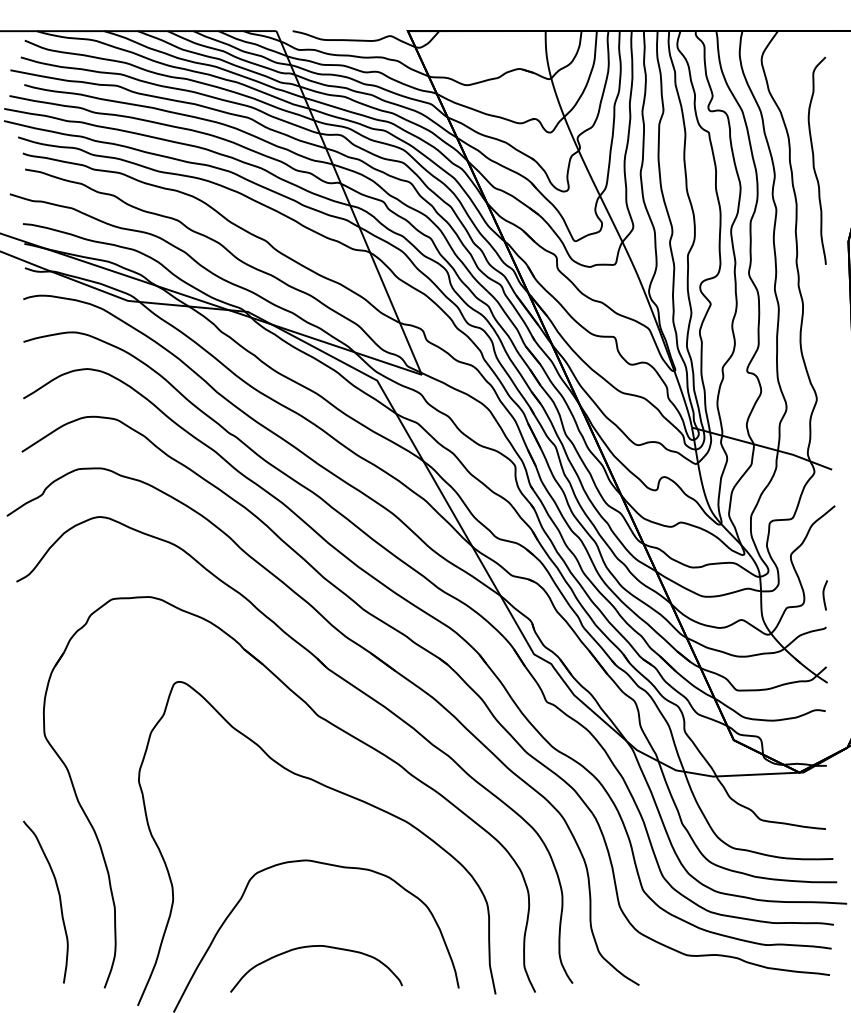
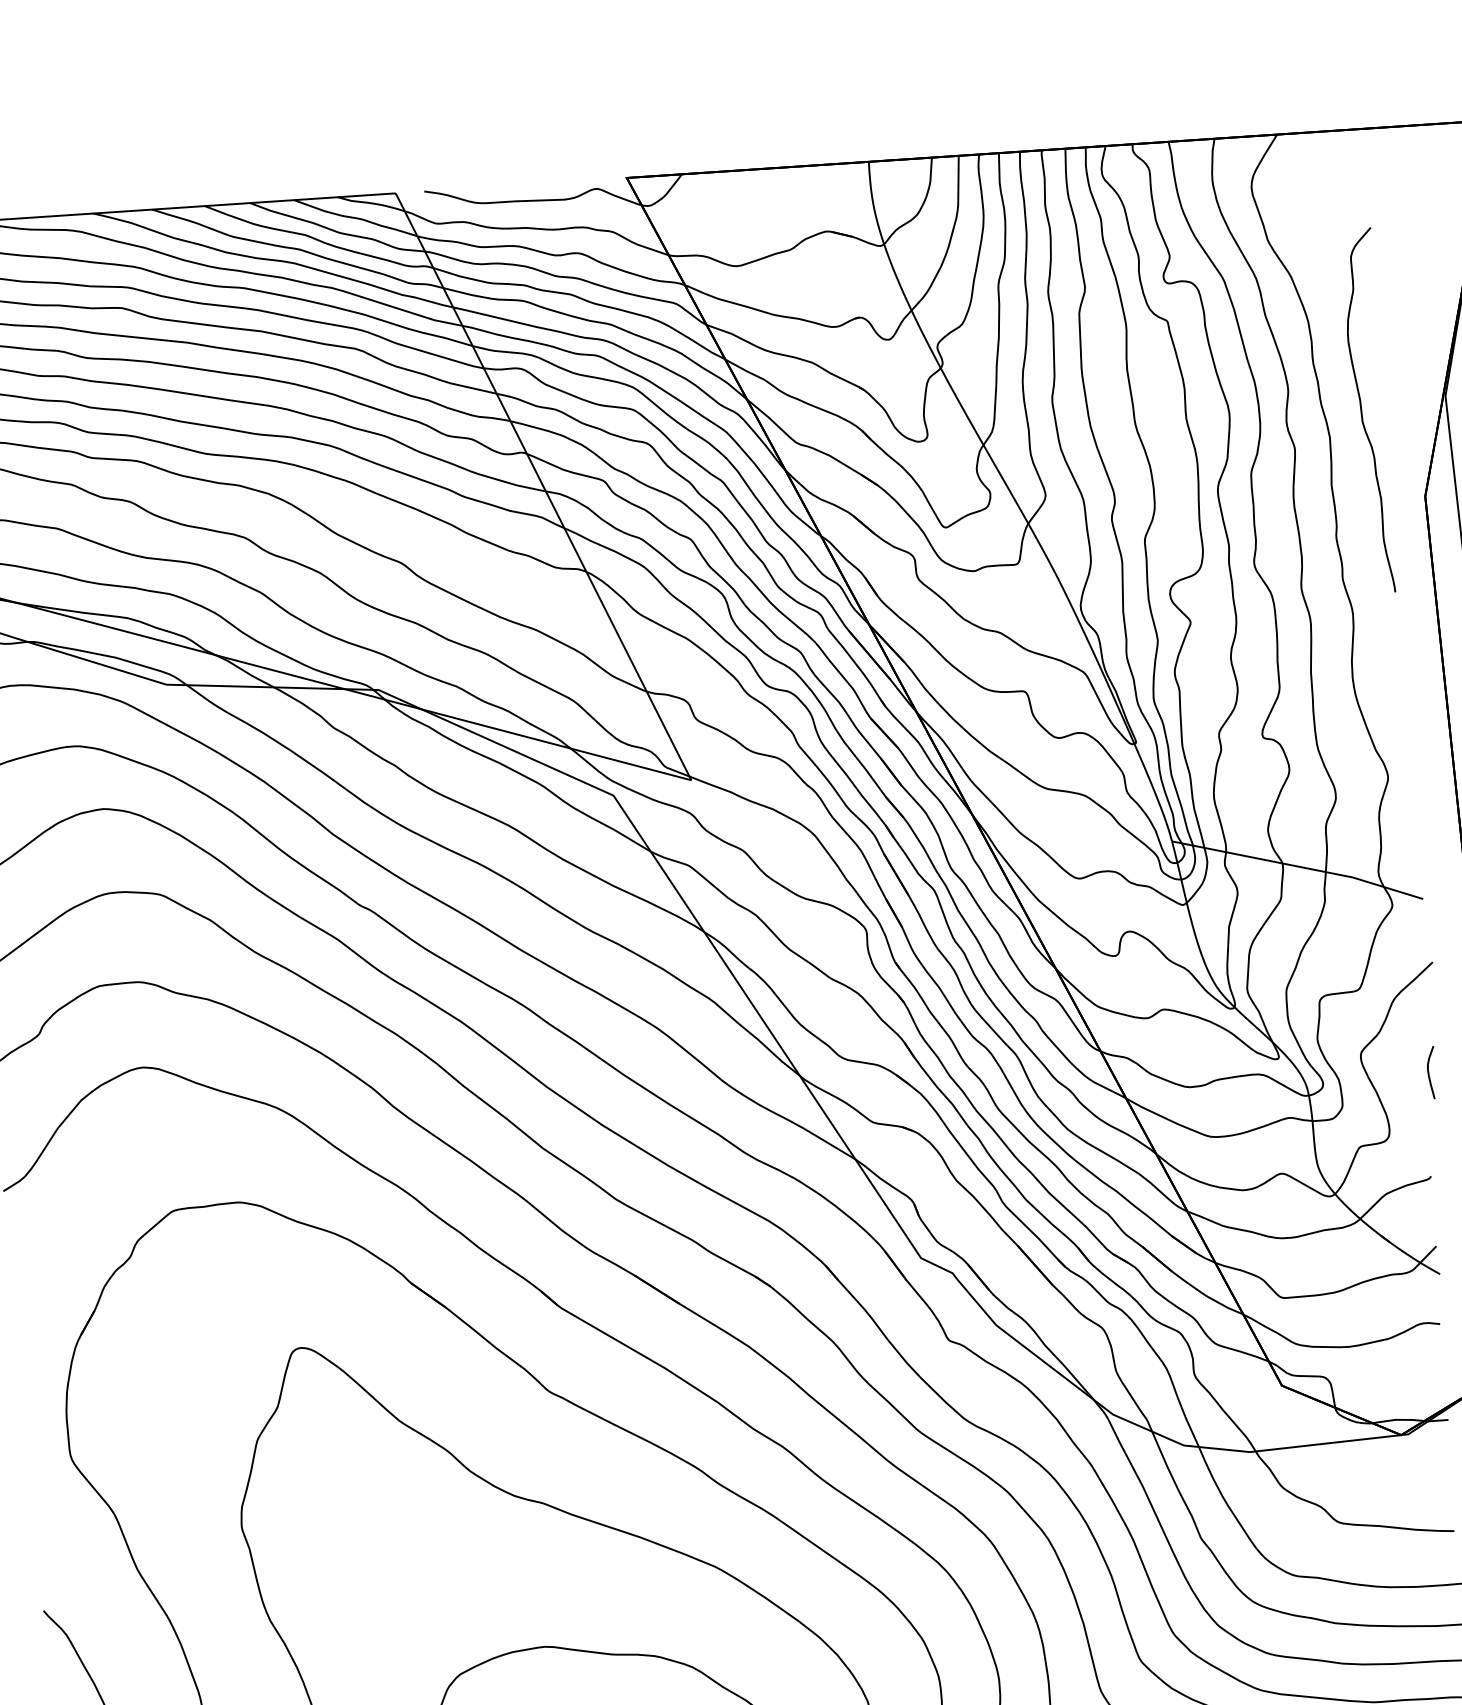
curve: (814, 160) -> (1363, 410), moved
curve: (824, 595) -> (1430, 1072), moved

